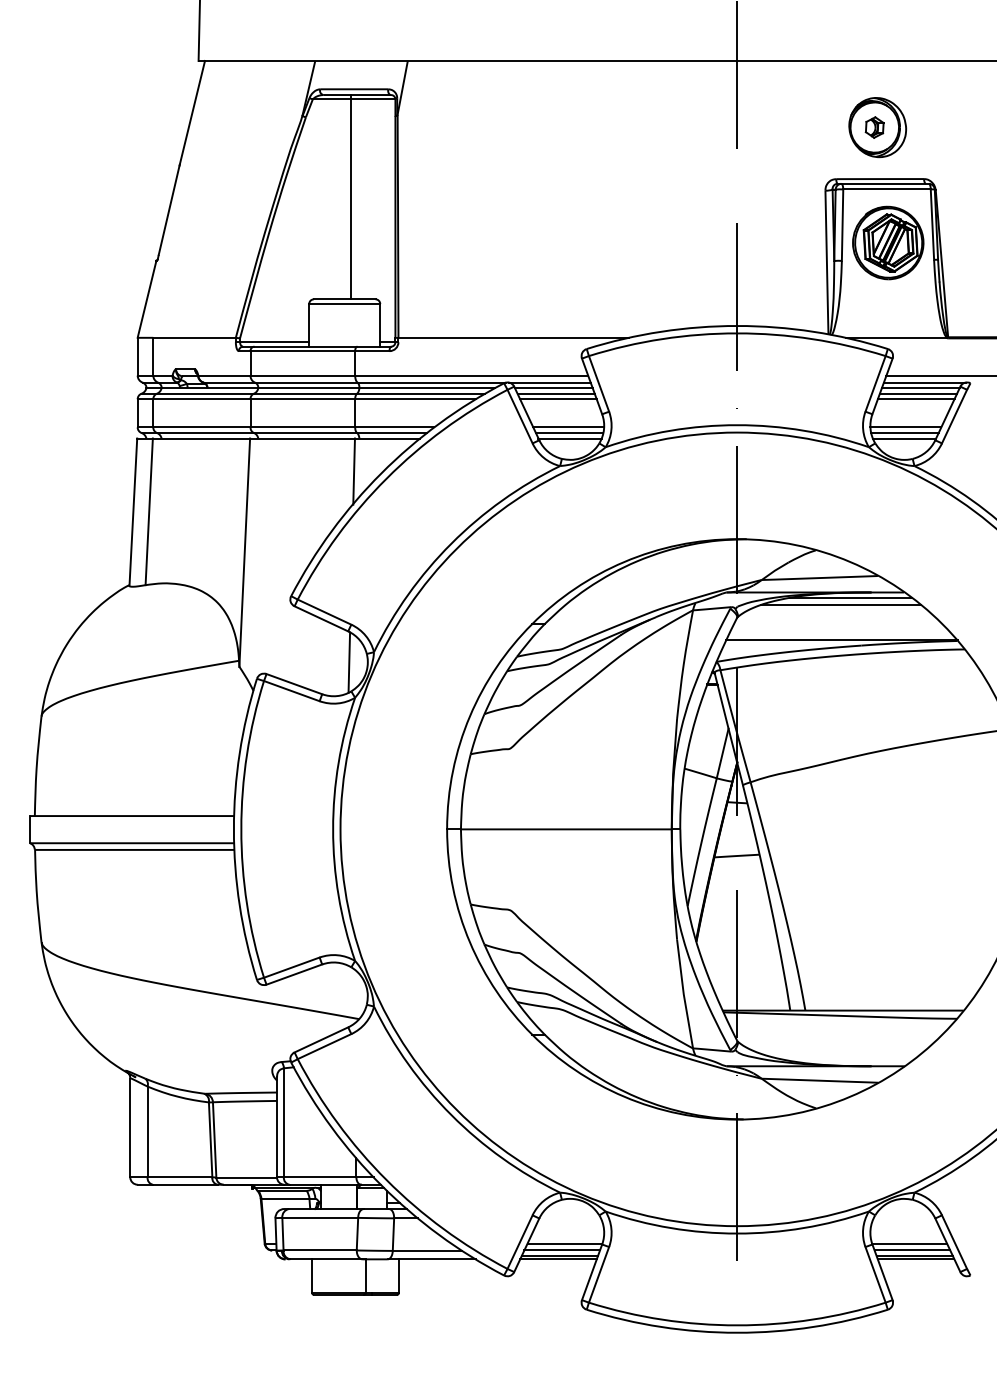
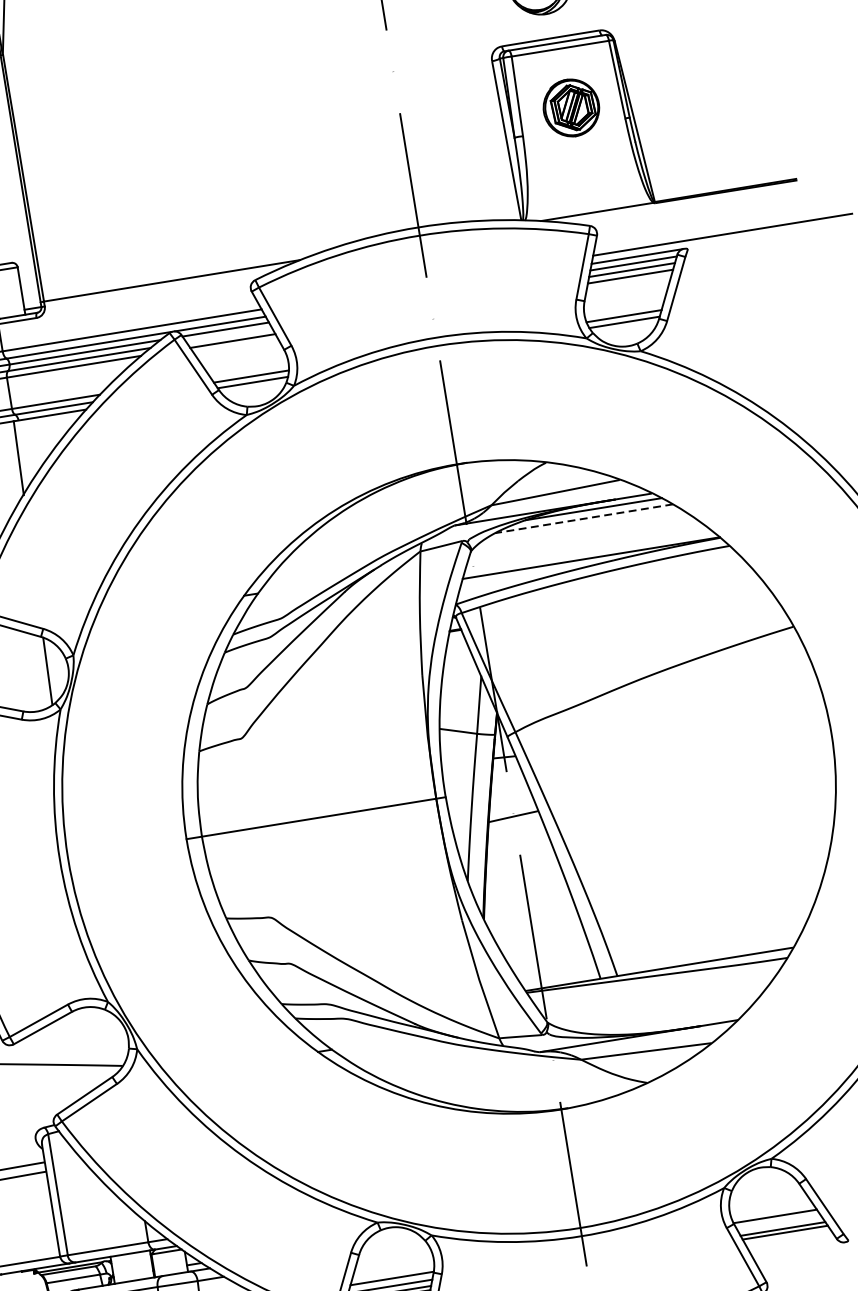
part: (888, 242) -> (571, 107), size x0.7
line: (555, 393) -> (228, 335), removed
line: (568, 427) -> (249, 370), removed
line: (905, 427) -> (623, 309), removed
line: (841, 604) -> (584, 518), solid -> dashed
line: (912, 1250) -> (779, 1223), removed

